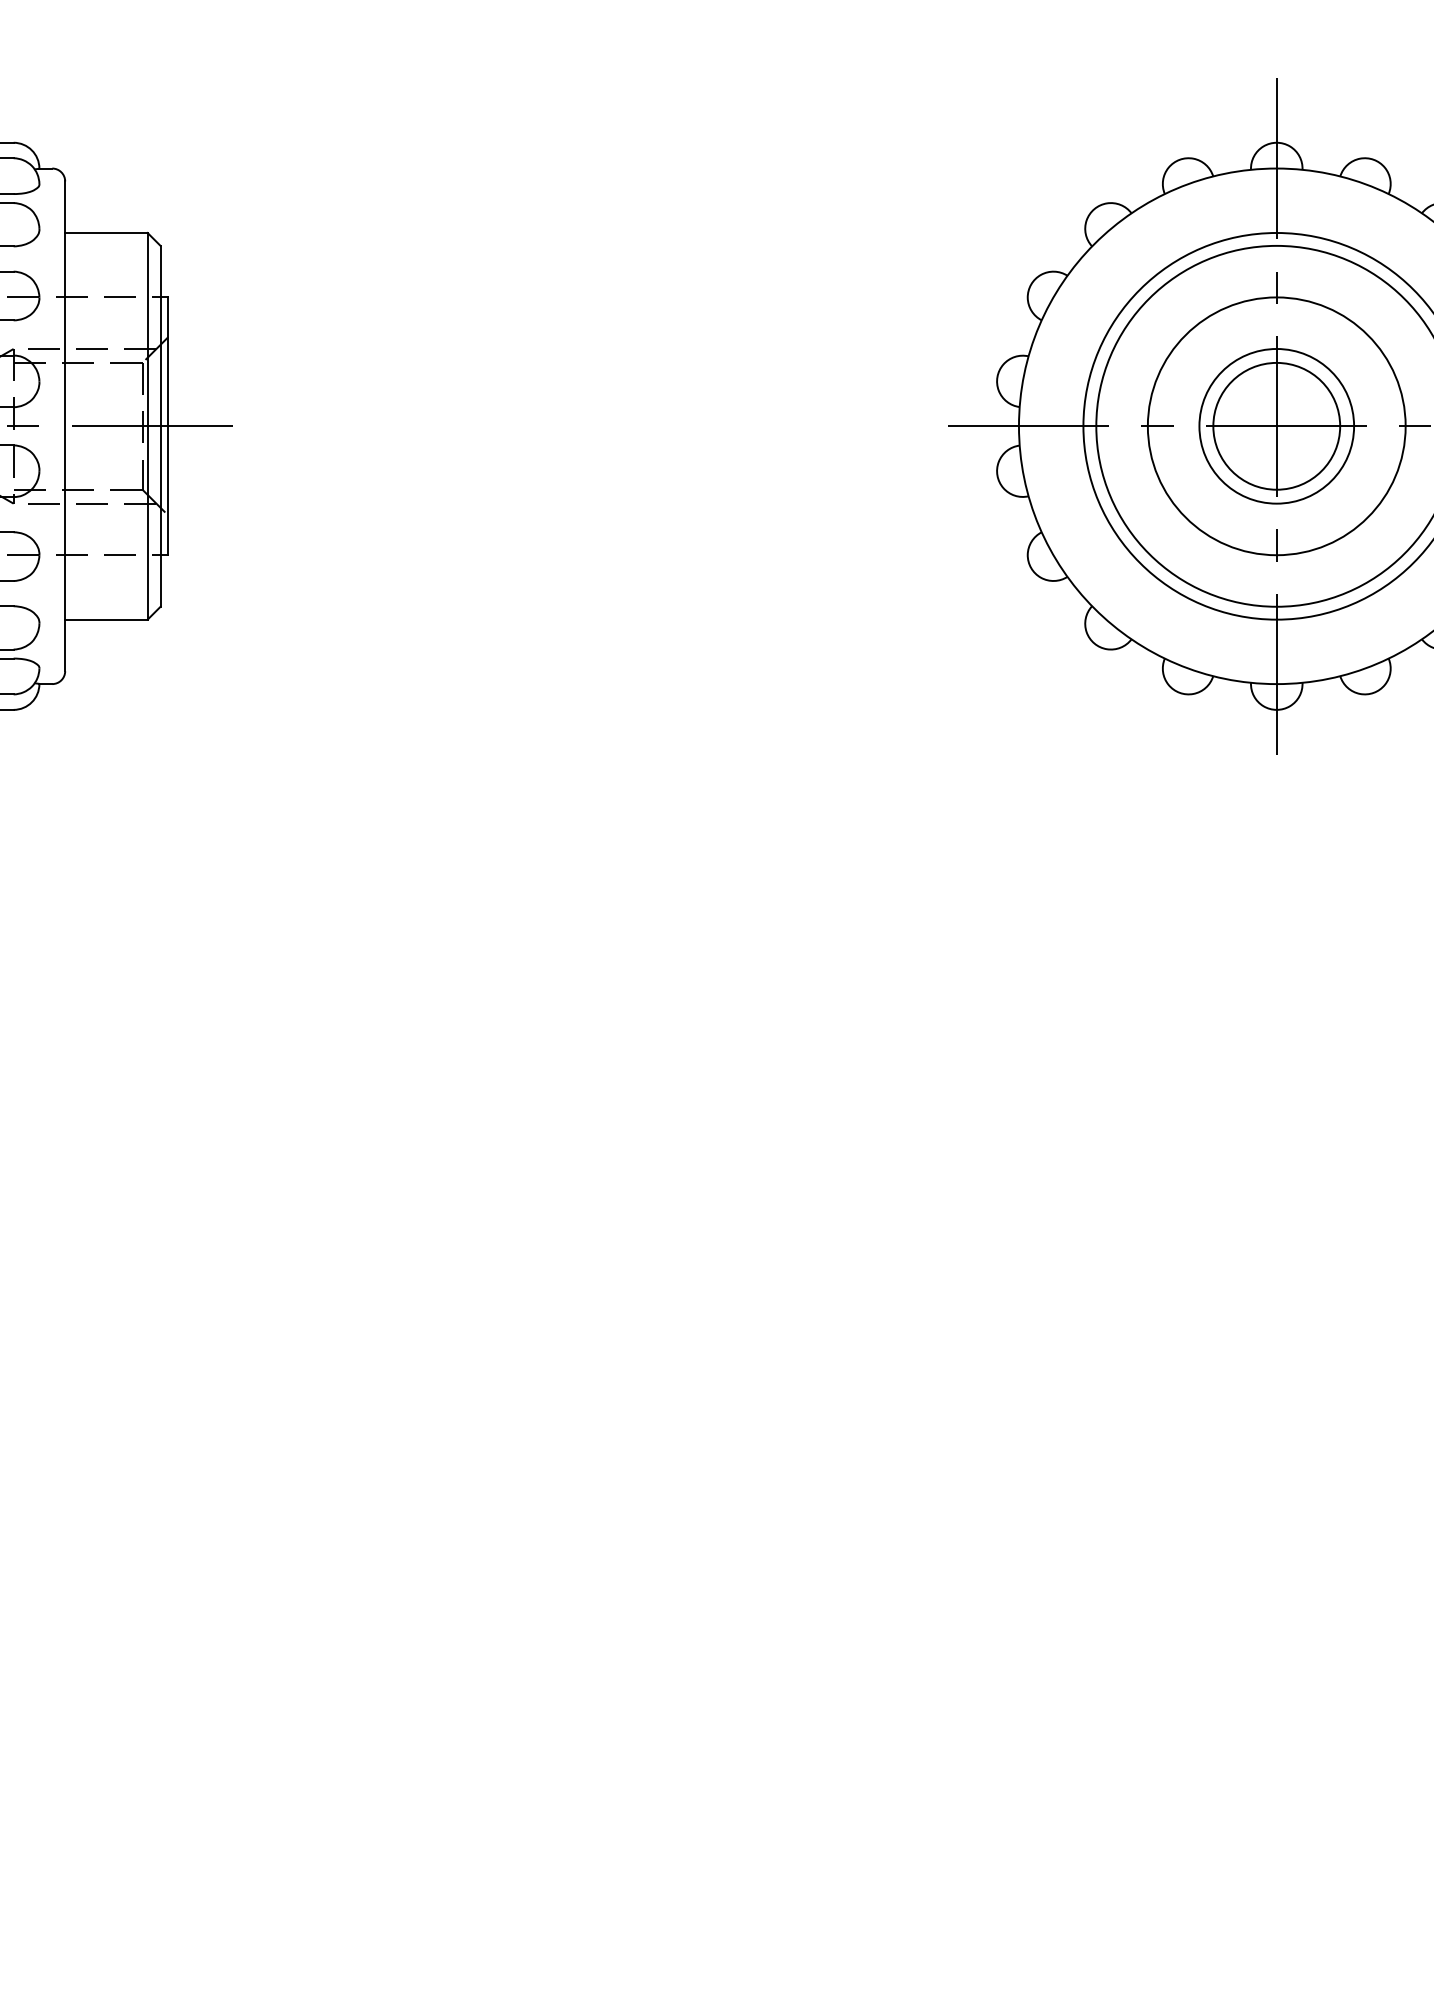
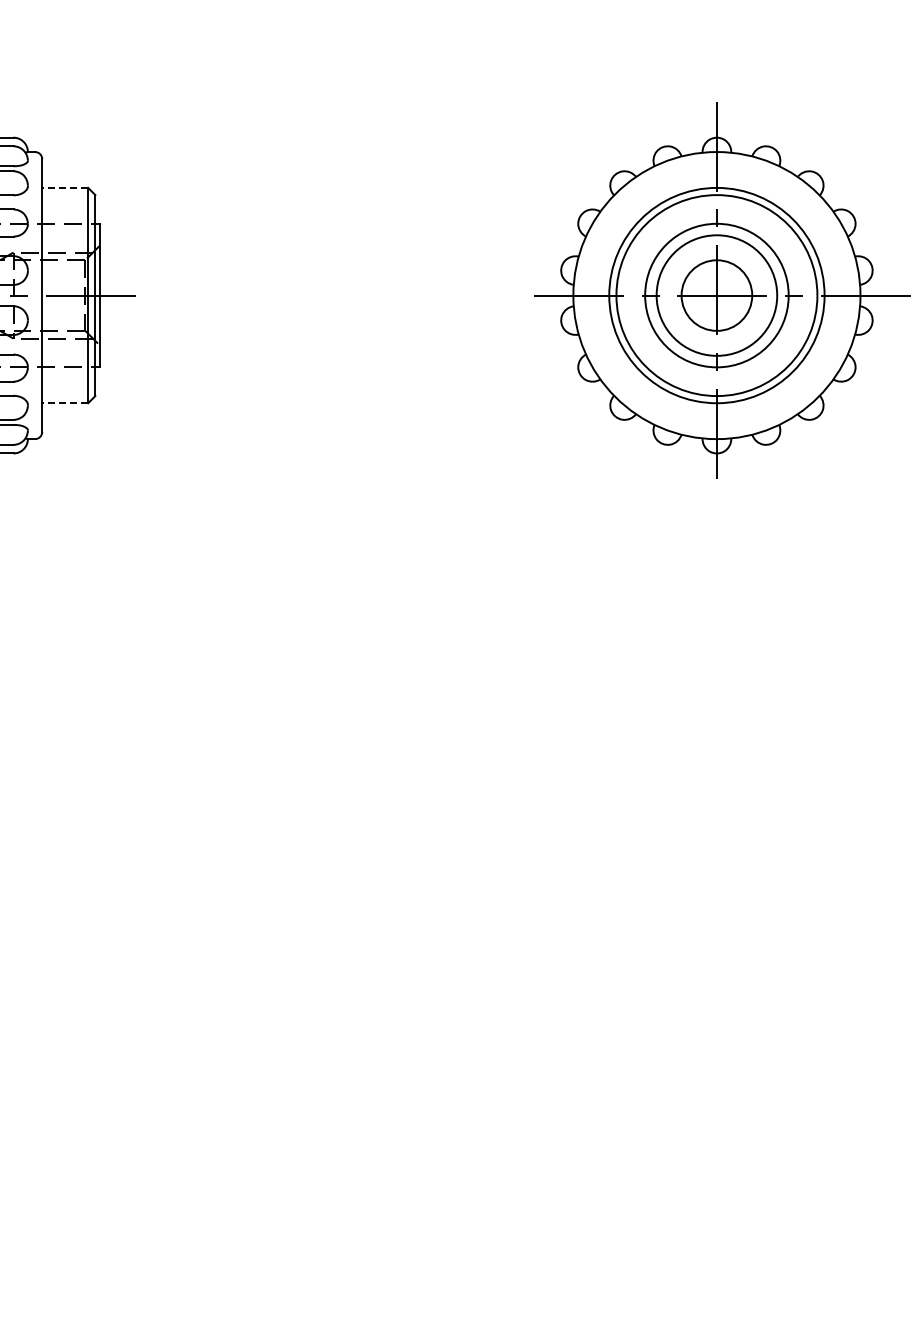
line: (106, 232) -> (65, 187), solid -> dashed
circle: (1275, 426) -> (716, 295), size x1.4
line: (106, 620) -> (65, 403), solid -> dashed

